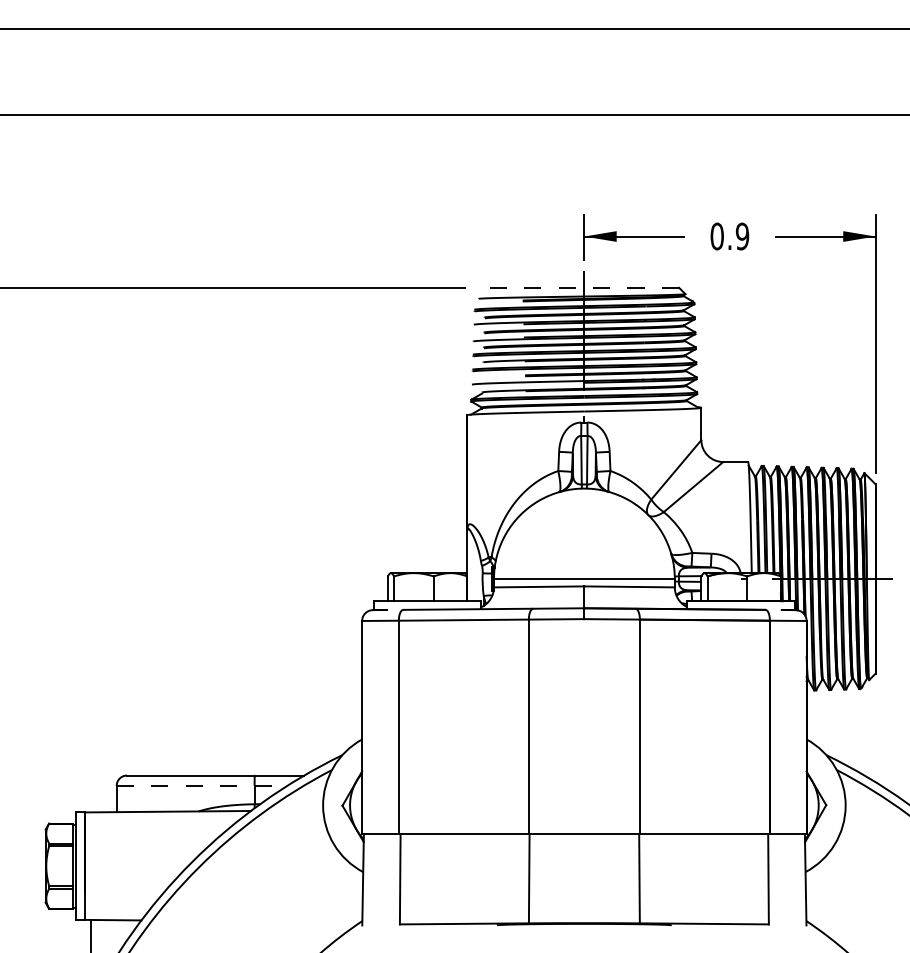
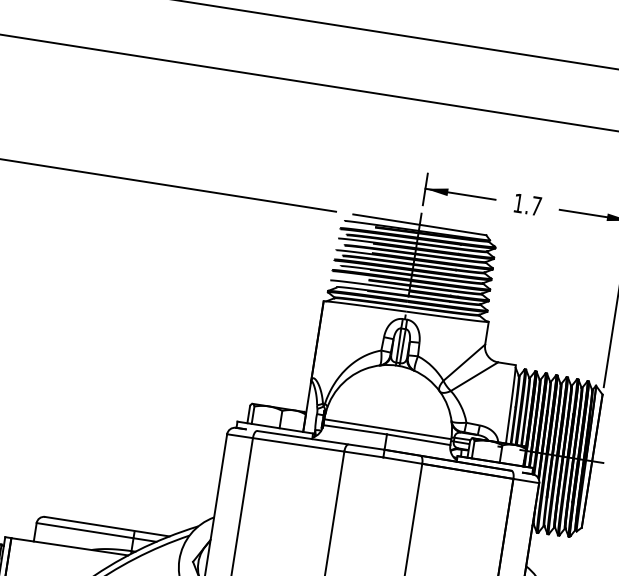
text: (729, 236) -> (527, 204), 0.9 -> 1.7
line: (584, 287) -> (419, 224), dashed -> solid
line: (202, 785) -> (96, 532), dashed -> solid

